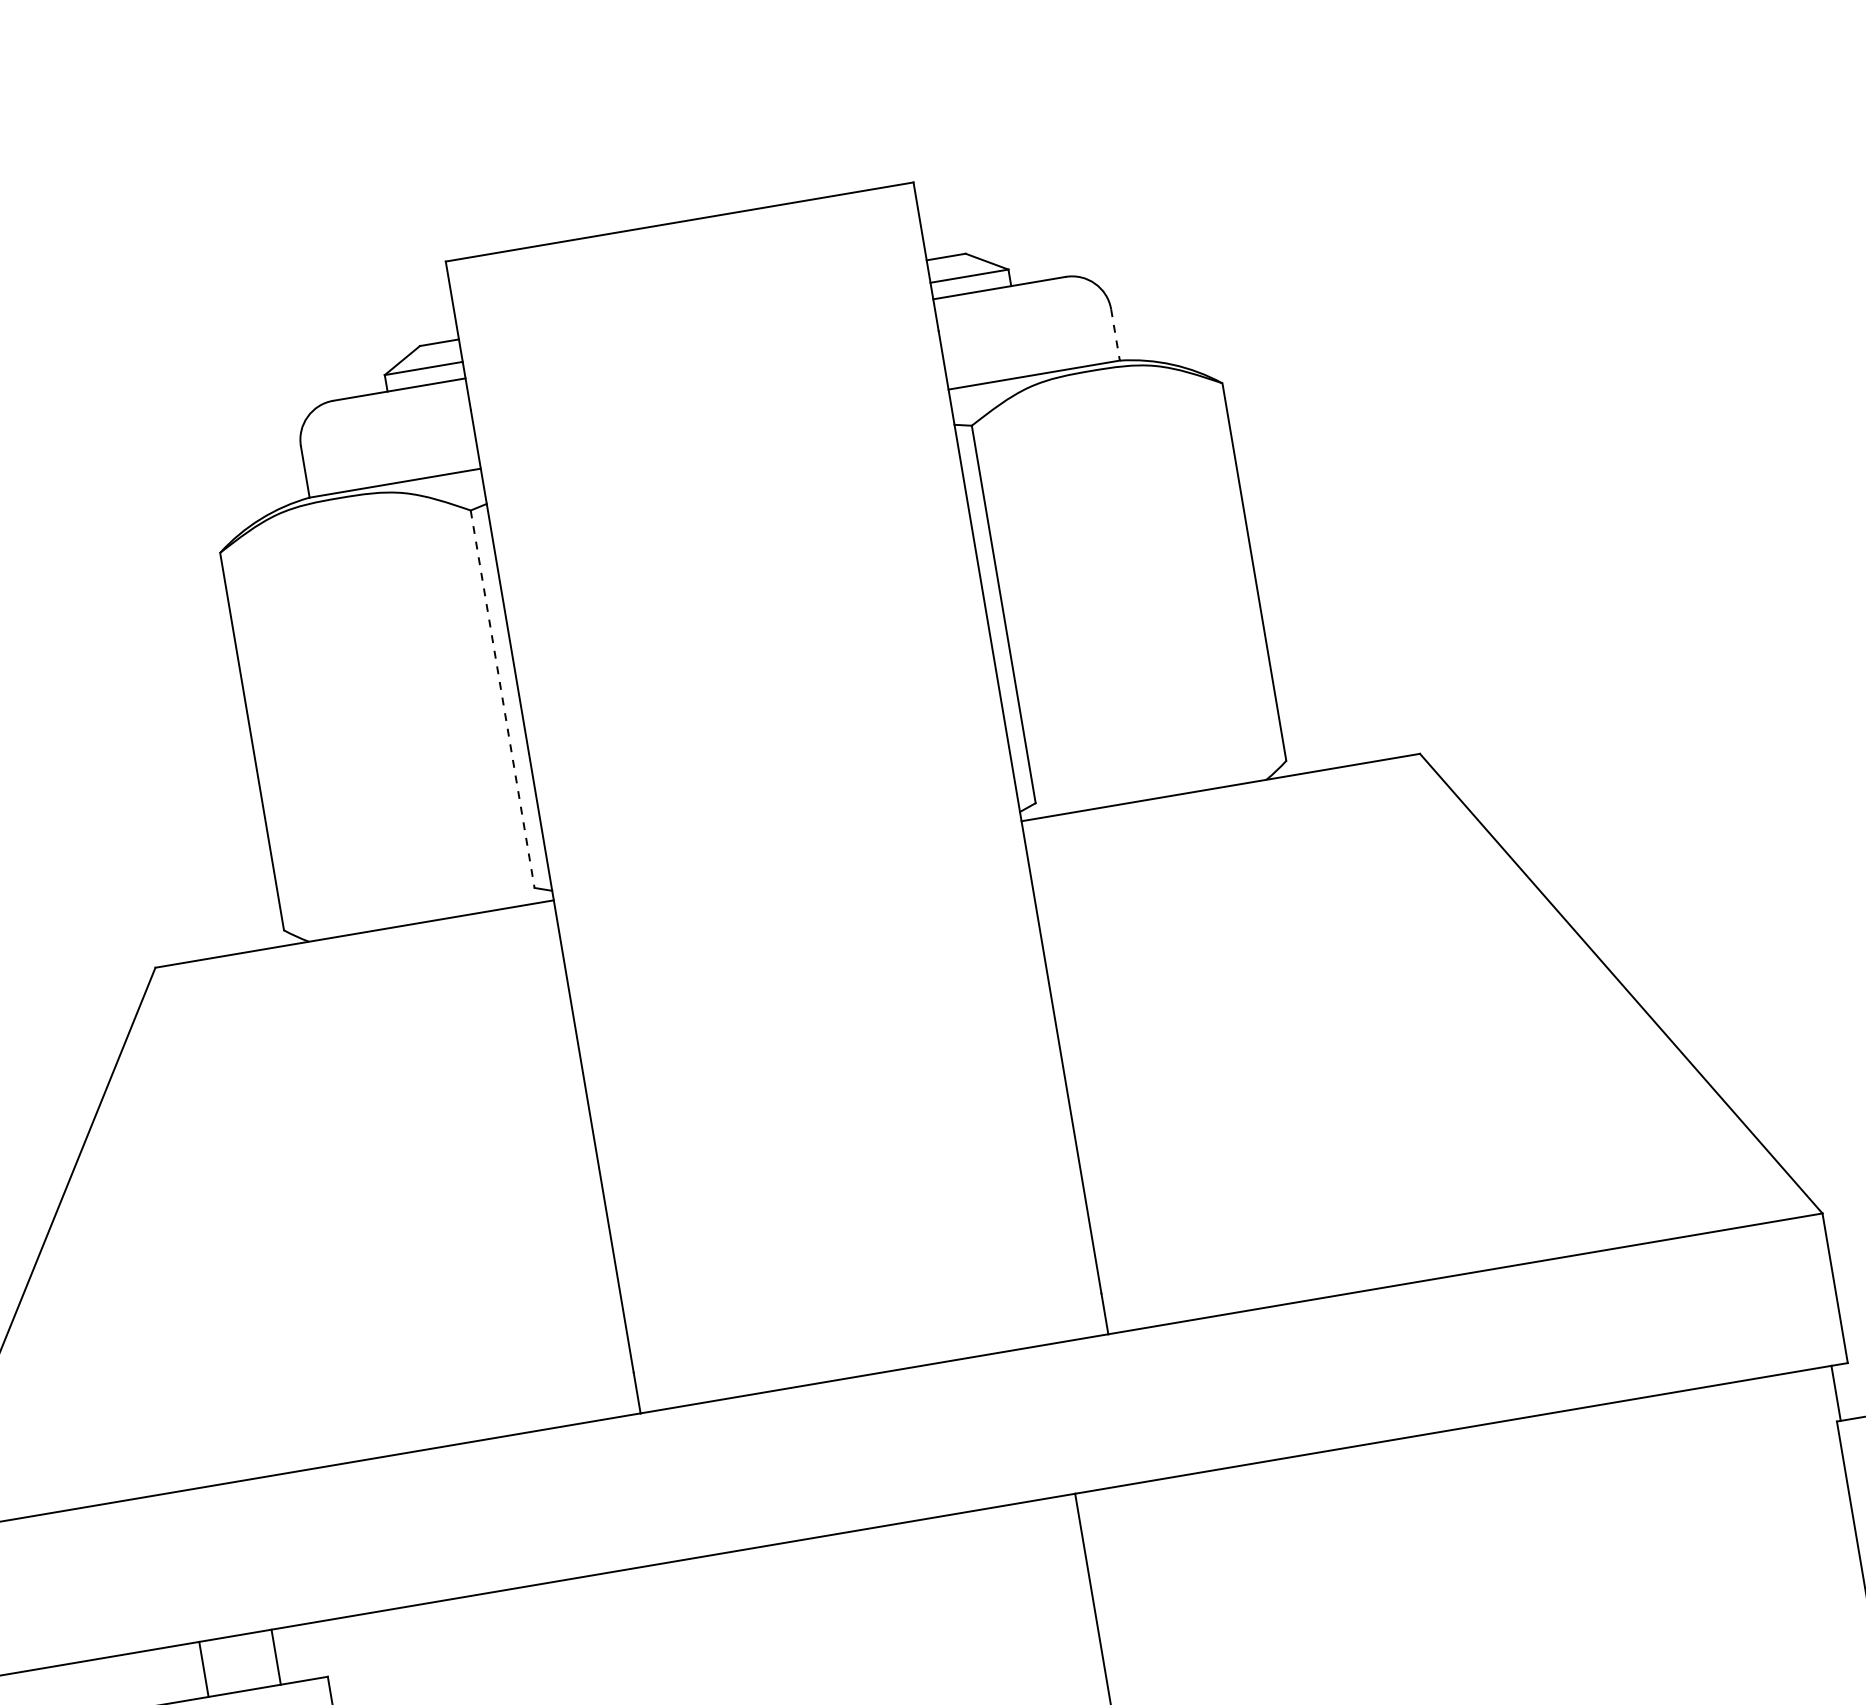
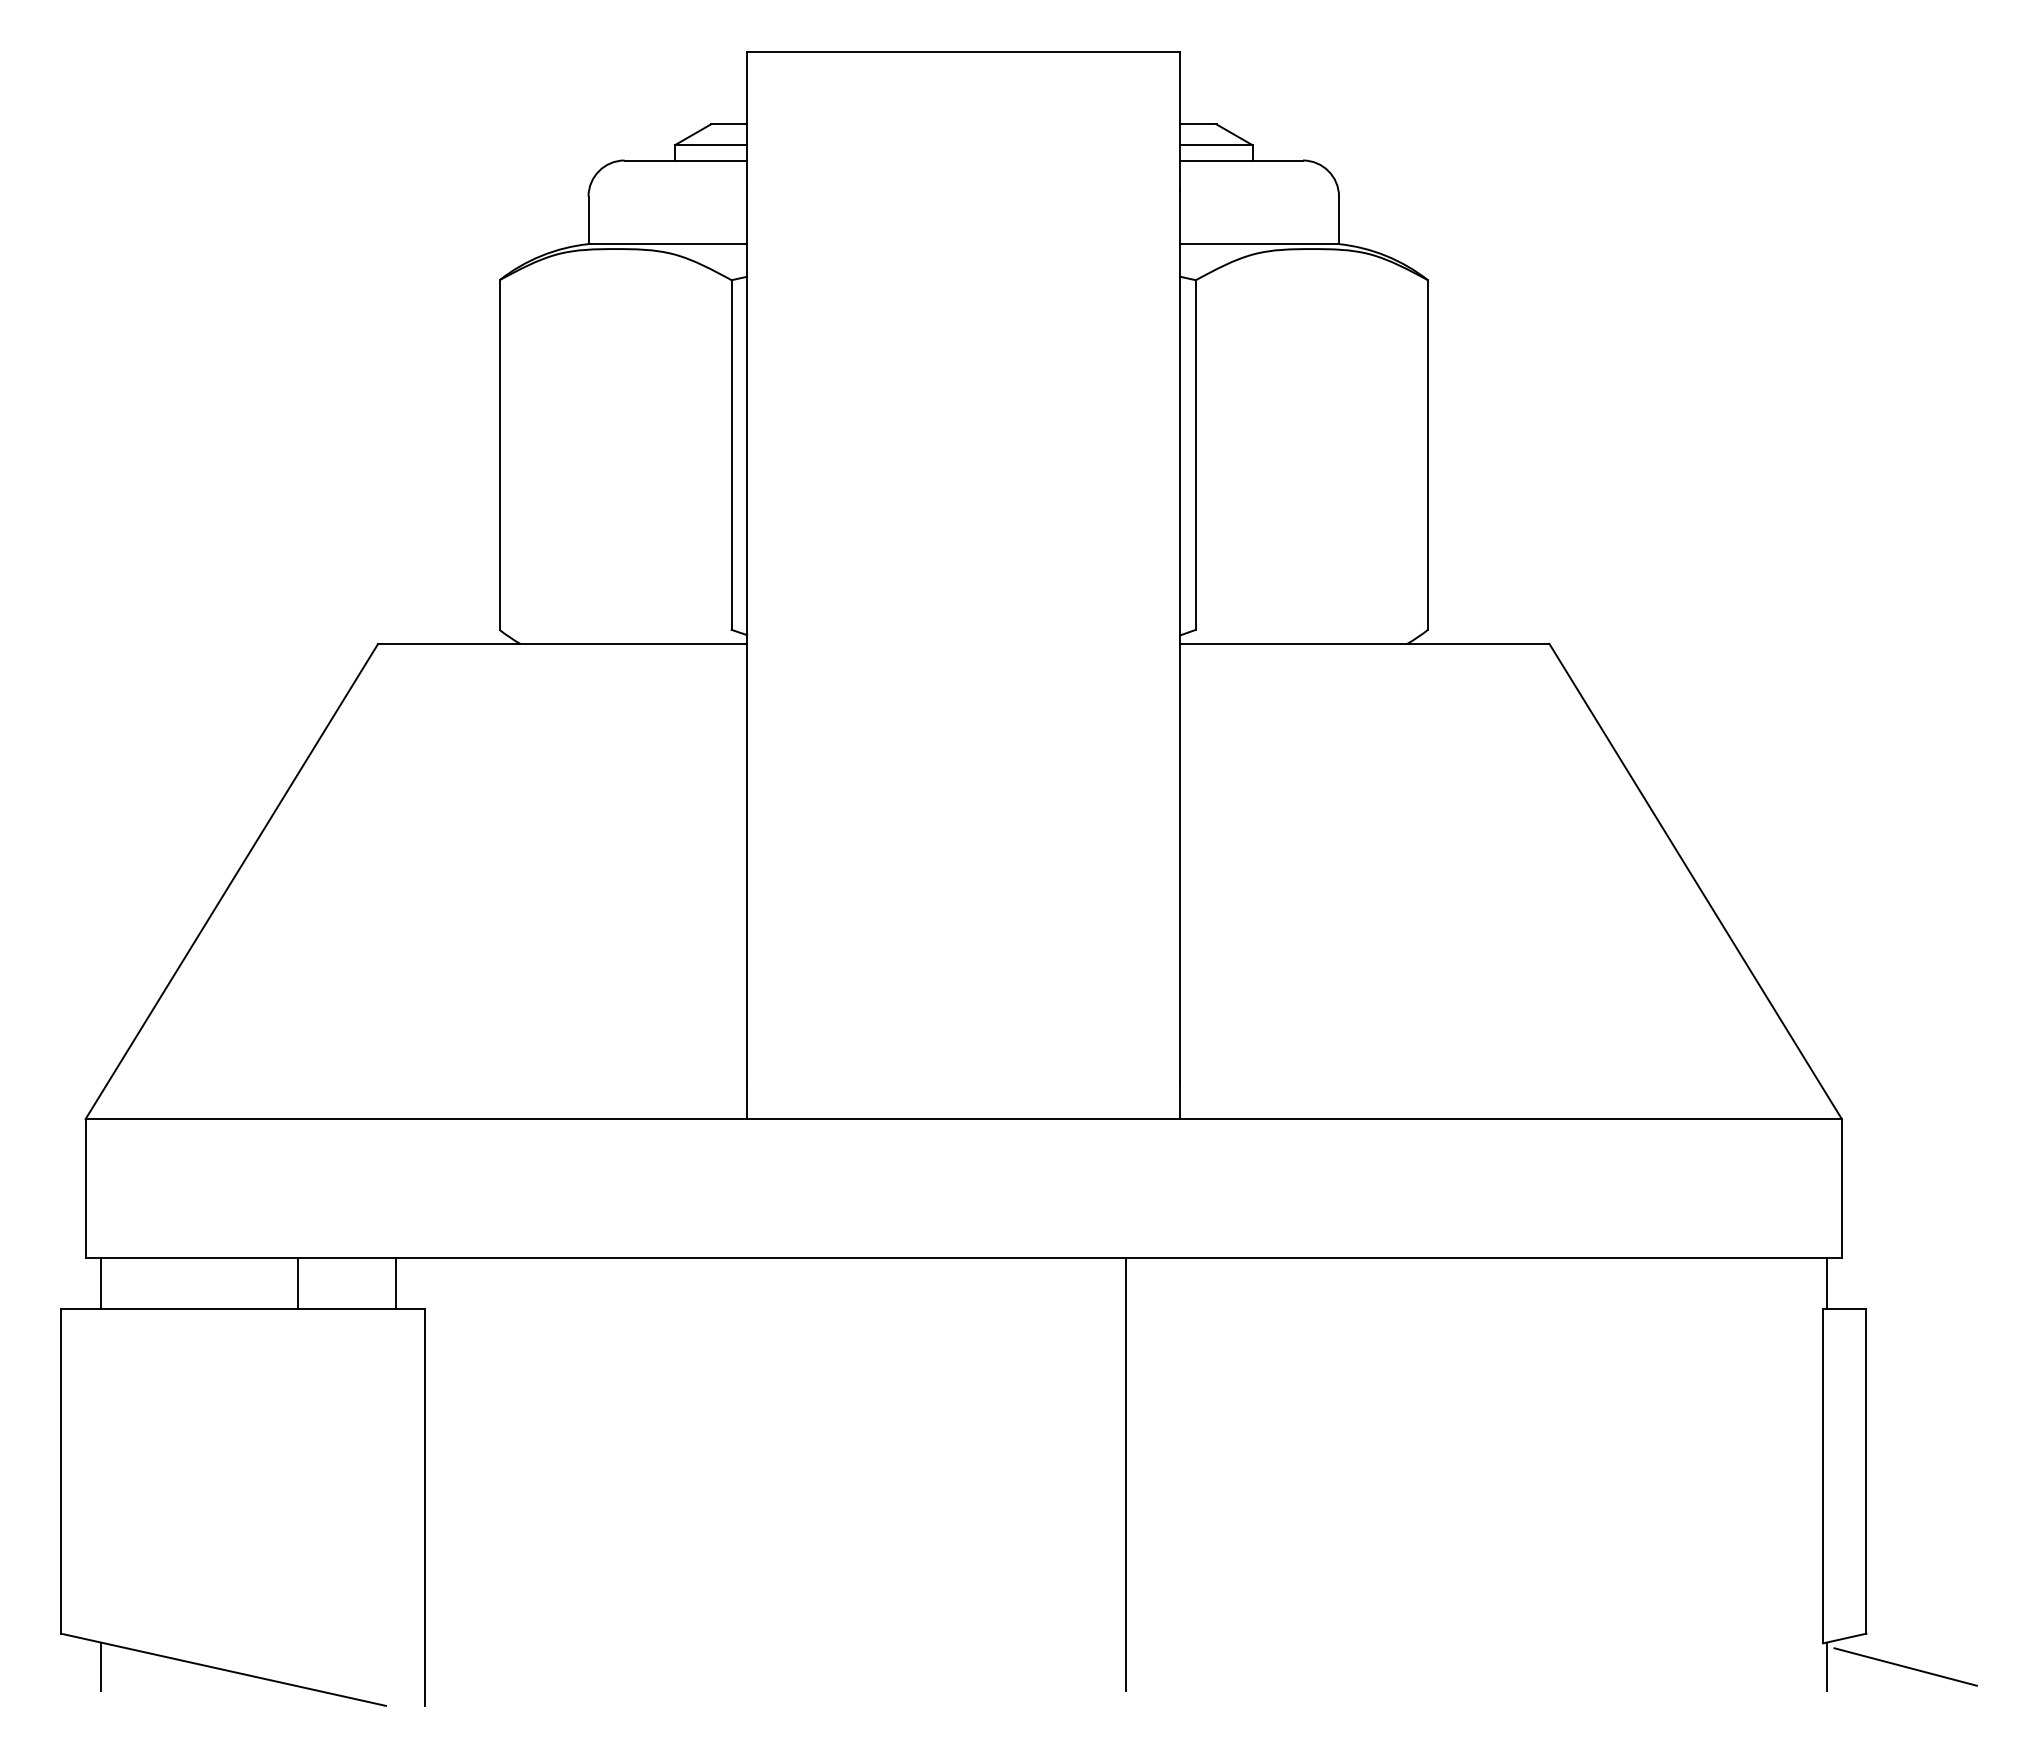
line: (1116, 335) -> (1339, 220), dashed -> solid
line: (502, 699) -> (731, 455), dashed -> solid
line: (275, 1656) -> (297, 1282), moved
line: (203, 1668) -> (395, 1282), moved

